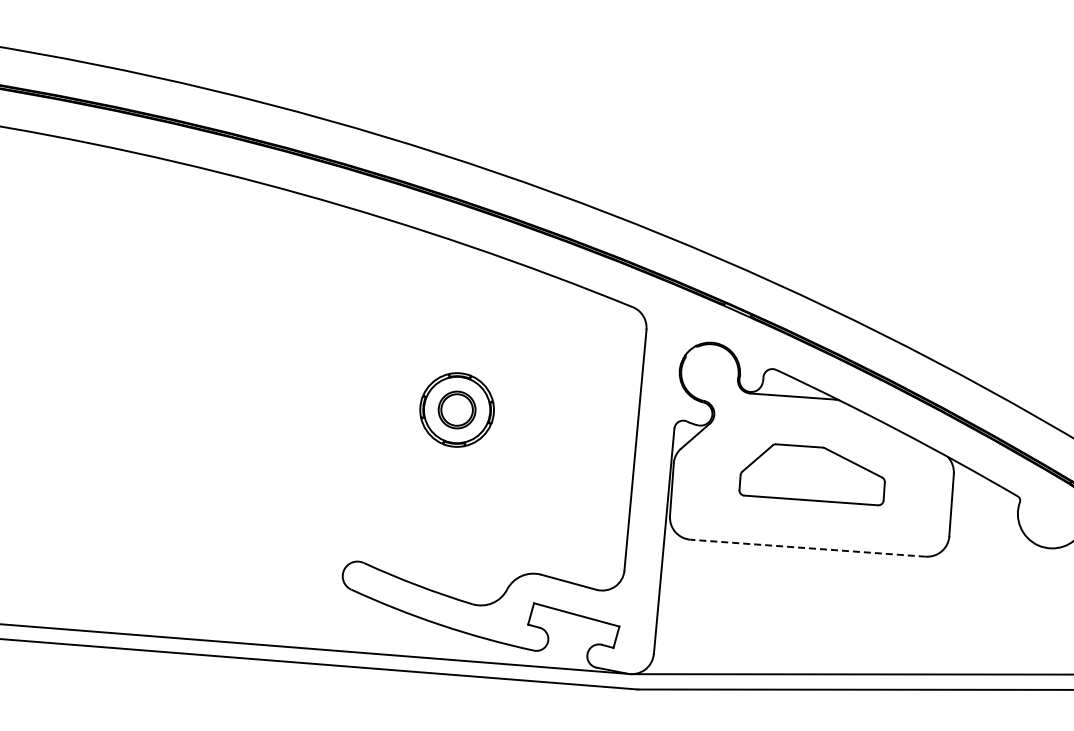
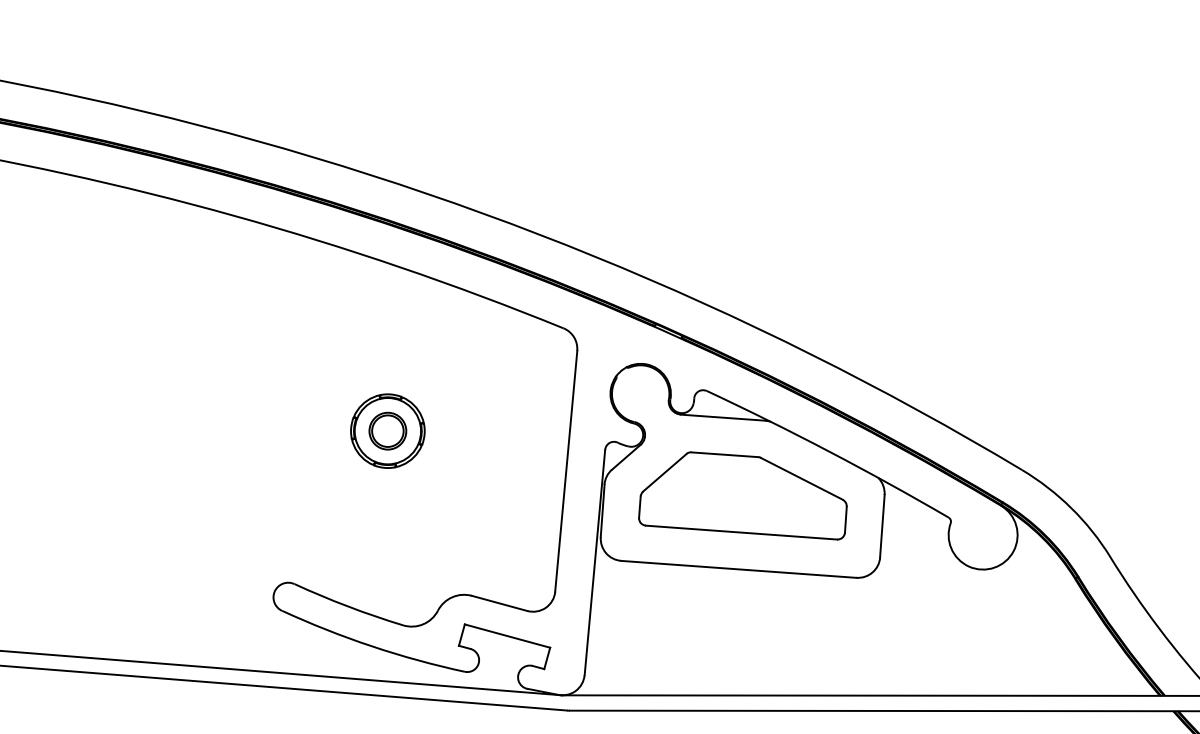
part: (811, 474) -> (742, 495), size x1.43
line: (807, 548) -> (738, 569), dashed -> solid

